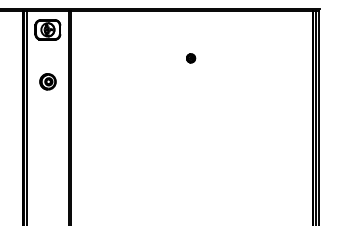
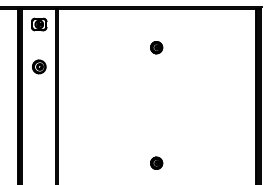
part: (47, 30) -> (38, 24), size x0.71
part: (190, 58) -> (156, 47), size x1.67
part: (190, 199) -> (156, 163), added

